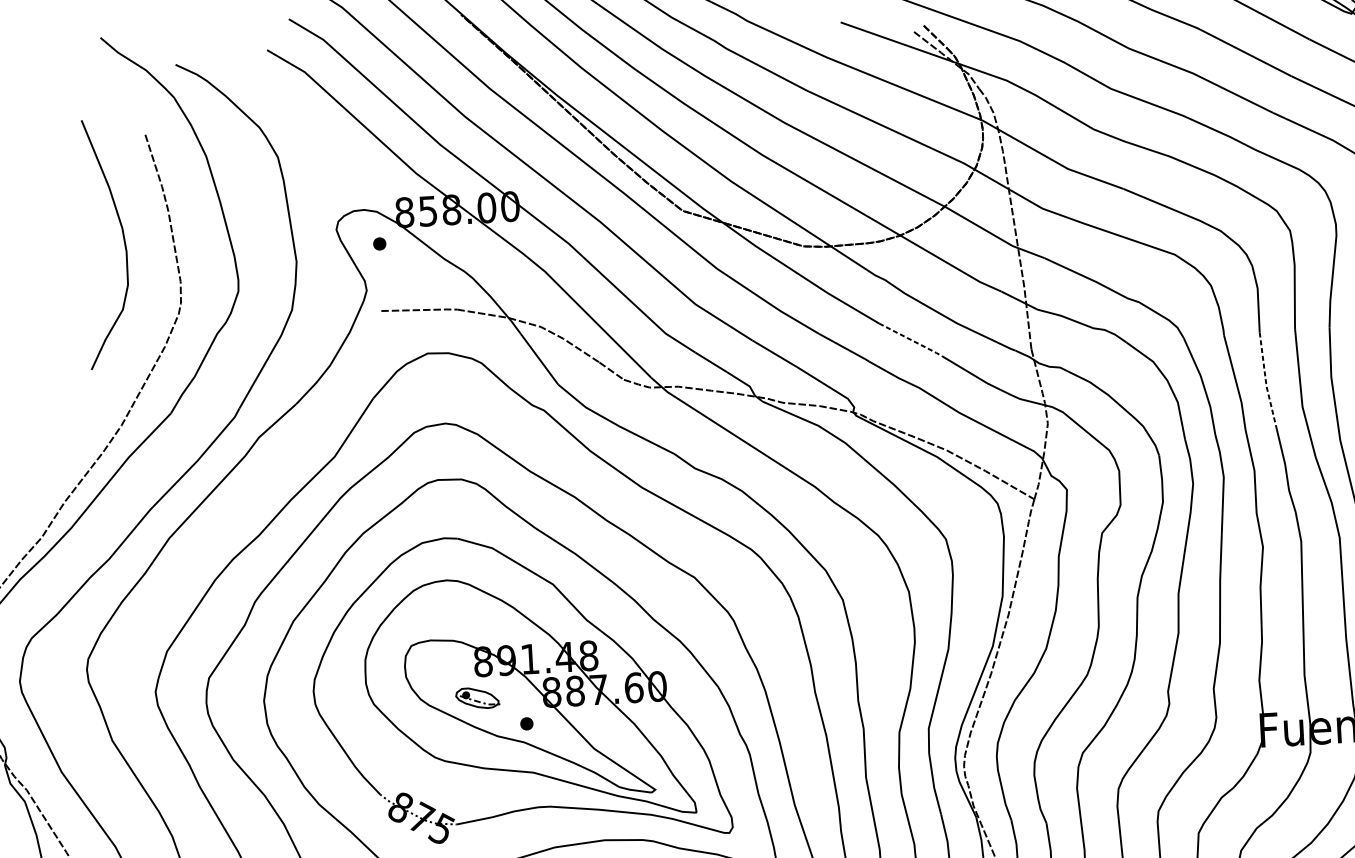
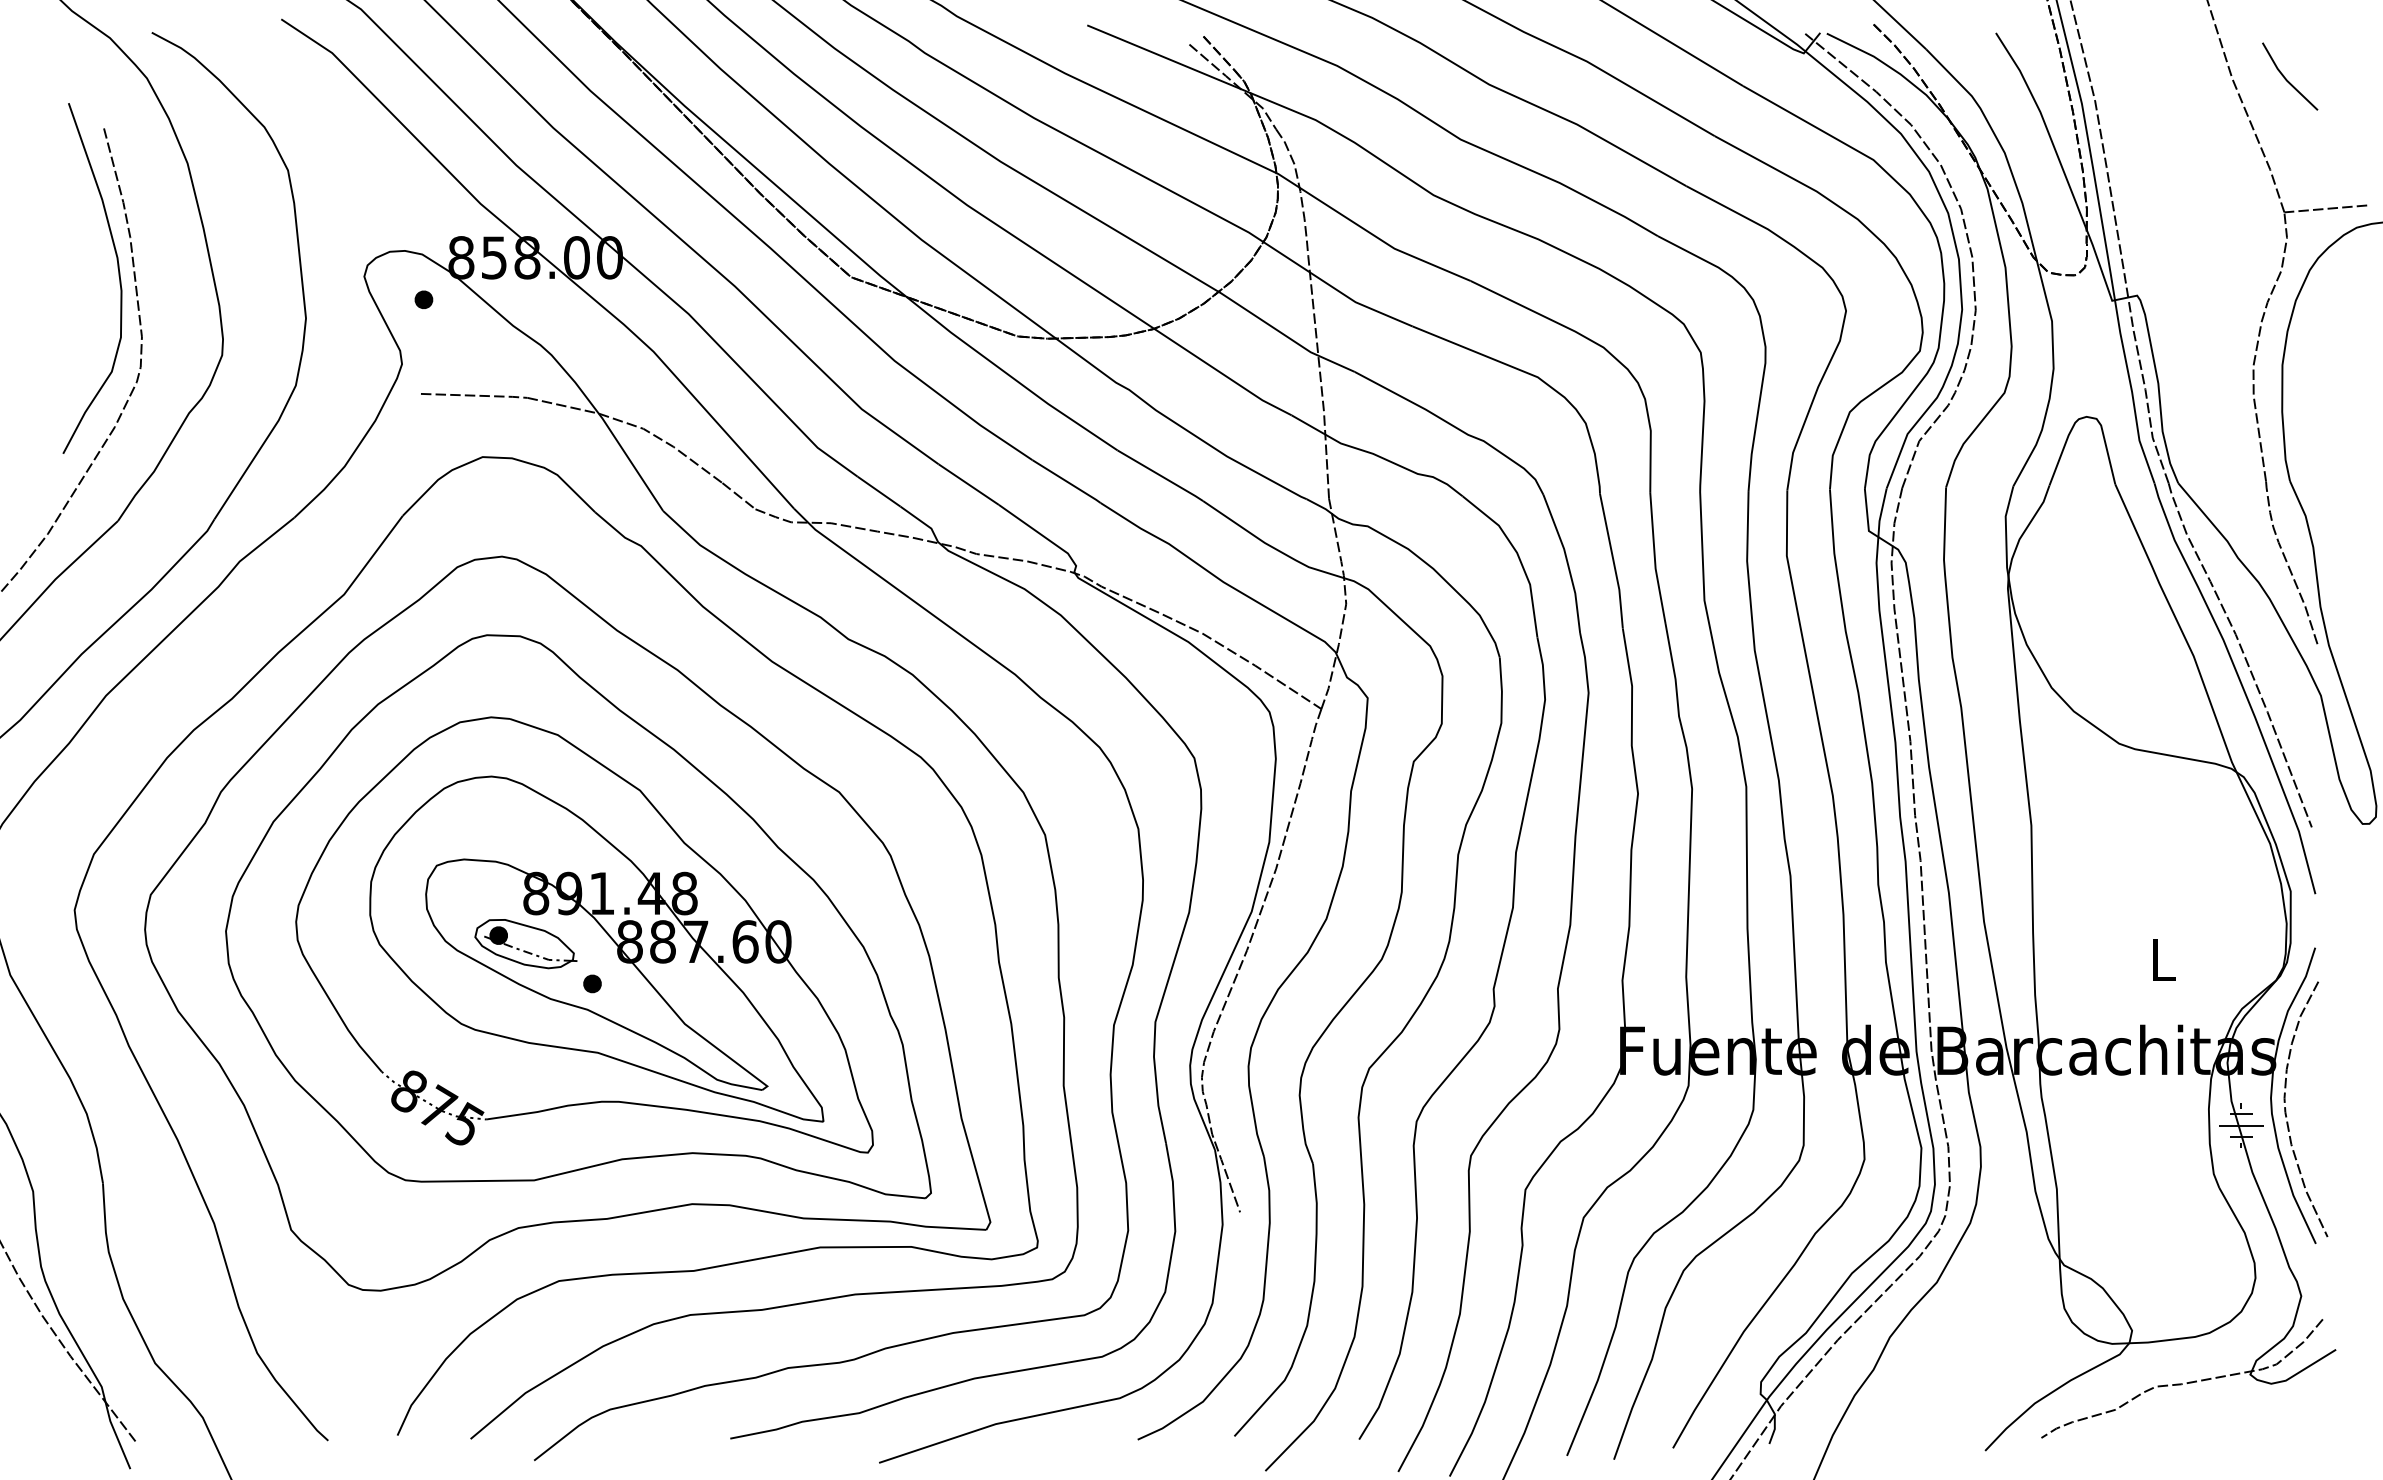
curve: (123, 241) -> (118, 276), moved
line: (911, 340) -> (1161, 476), dashed -> solid
line: (1266, 379) -> (1655, 559), dashed -> solid
part: (477, 698) -> (525, 944), size x1.67

